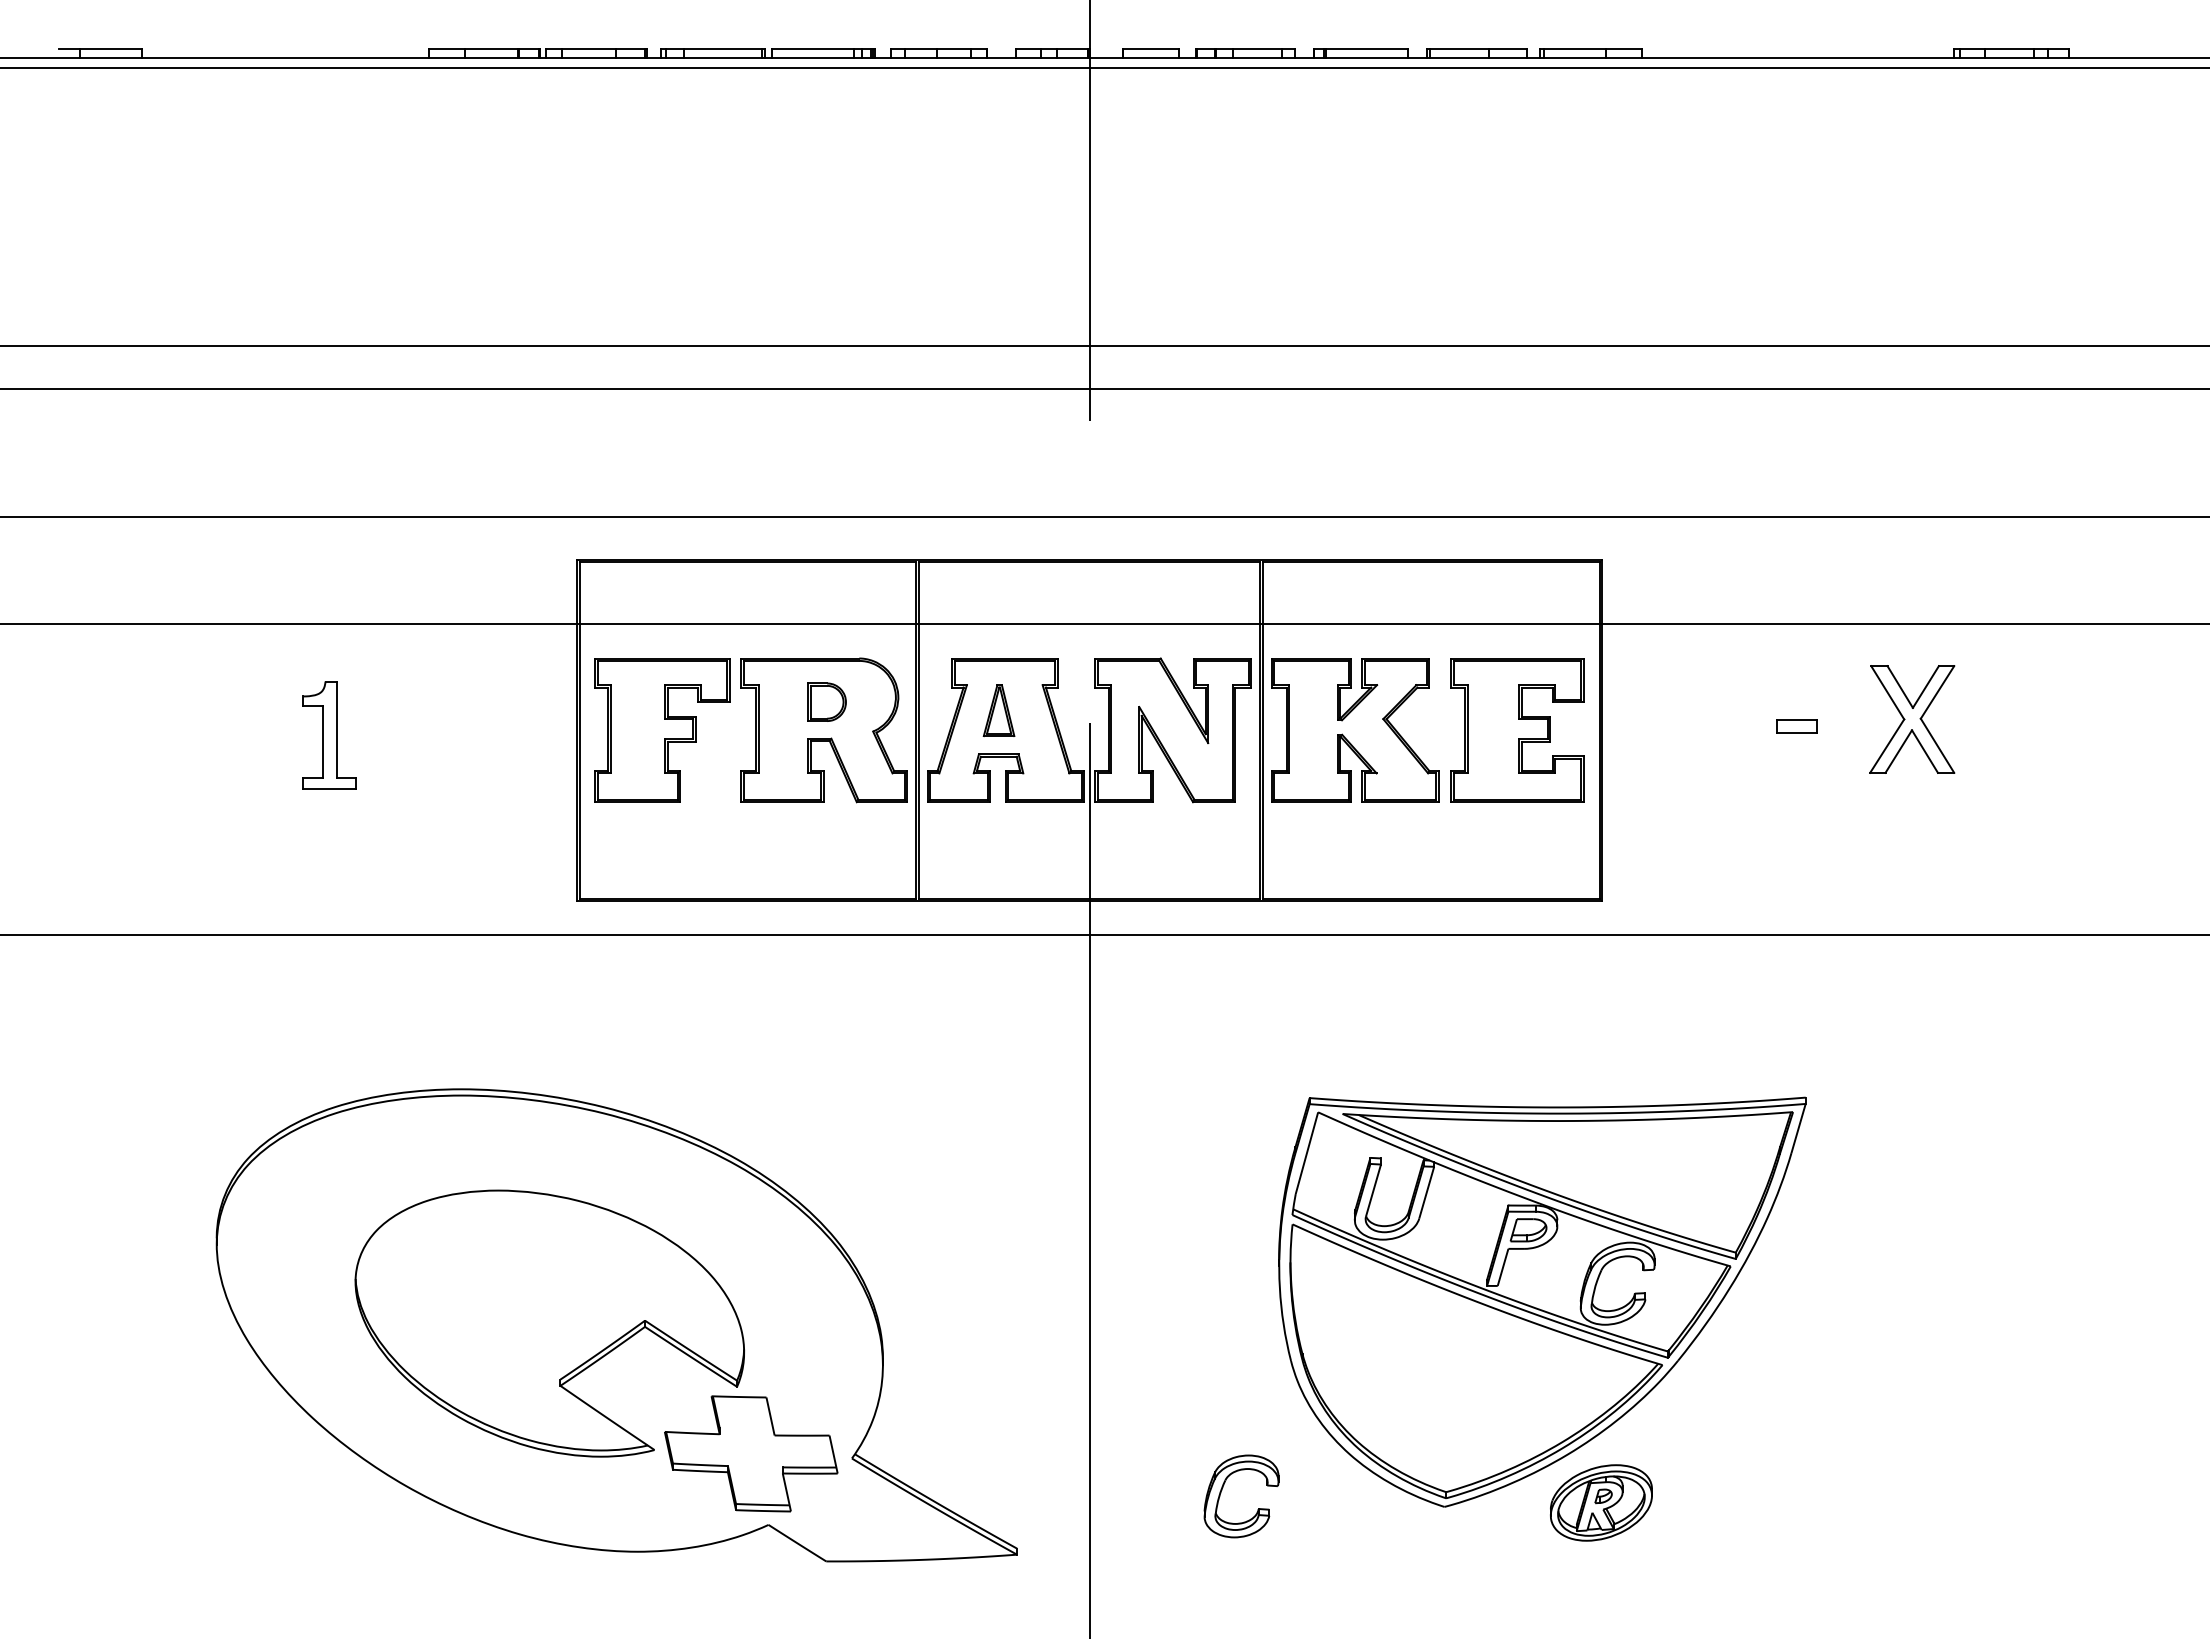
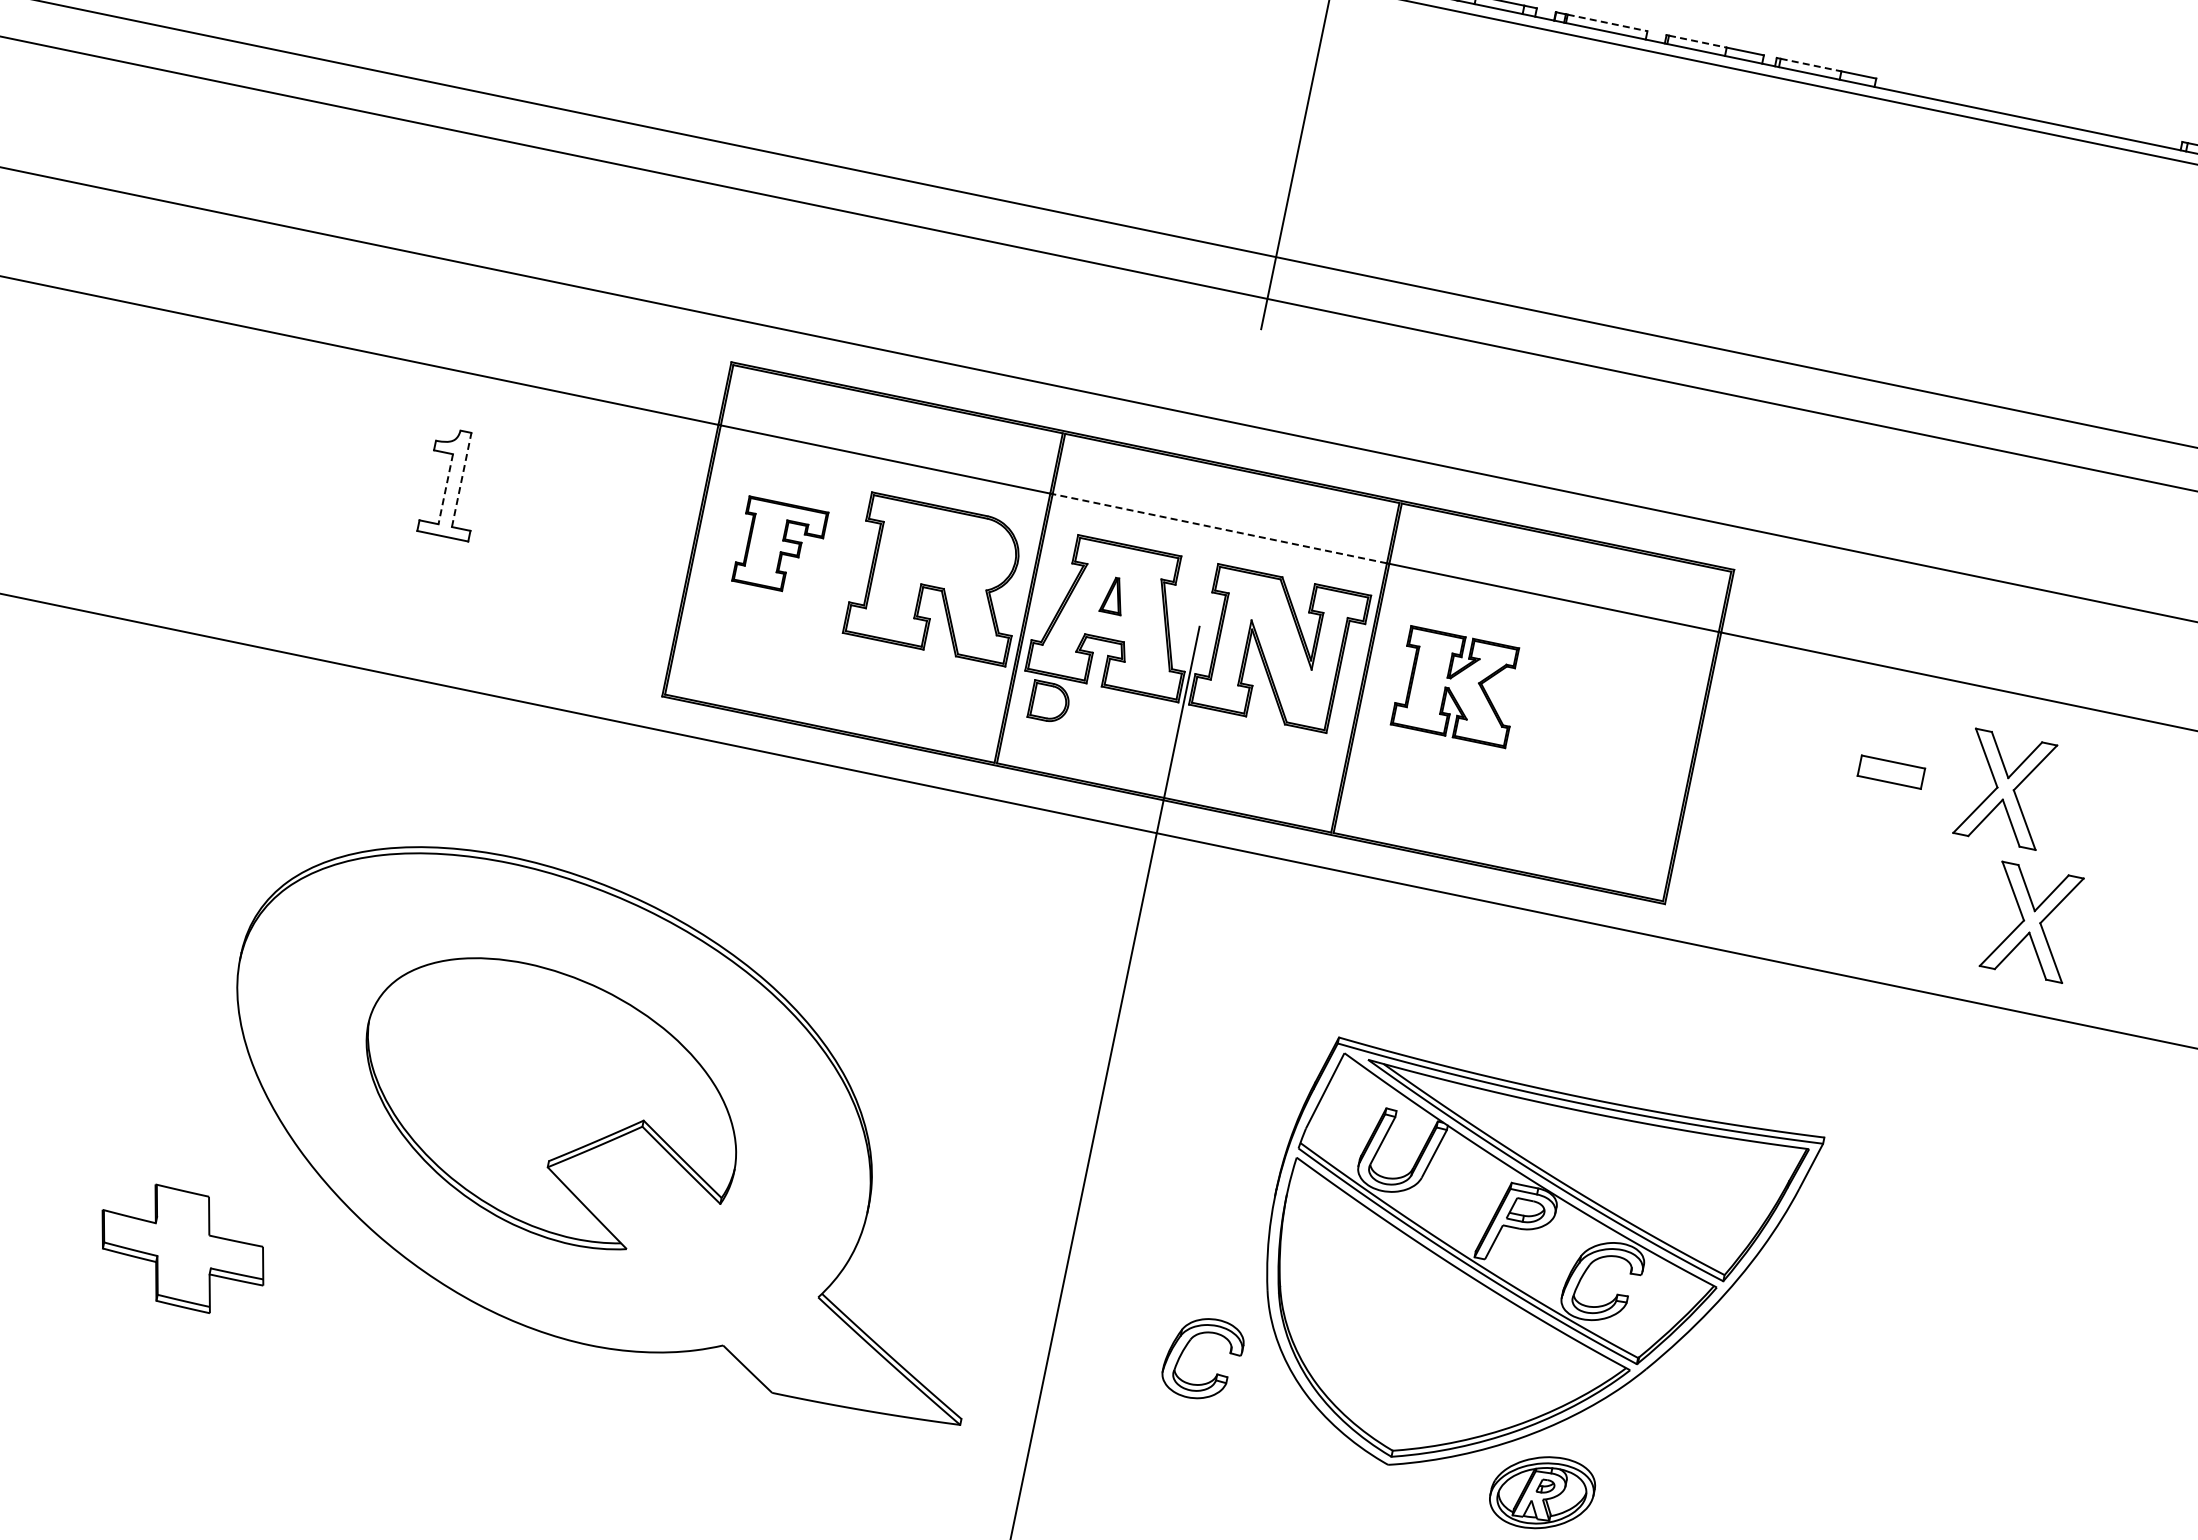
line: (1366, 49) -> (1607, 23), solid -> dashed
line: (1459, 49) -> (1698, 42), solid -> dashed
line: (1575, 49) -> (1811, 65), solid -> dashed
line: (1089, 623) -> (1219, 528), solid -> dashed
part: (826, 701) -> (1049, 701), moved
part: (998, 710) -> (1113, 595), size x0.7
part: (1796, 726) -> (1890, 772), size x1.6
line: (336, 729) -> (461, 479), solid -> dashed
part: (662, 730) -> (780, 546), size x0.6
part: (1355, 730) -> (1458, 687), size x0.7
part: (1517, 730) -> (1616, 720), removed
line: (322, 742) -> (445, 489), solid -> dashed
part: (1965, 844) -> (2032, 922), added
part: (751, 1453) -> (183, 1248), moved
part: (1222, 1490) -> (1185, 1348), moved

